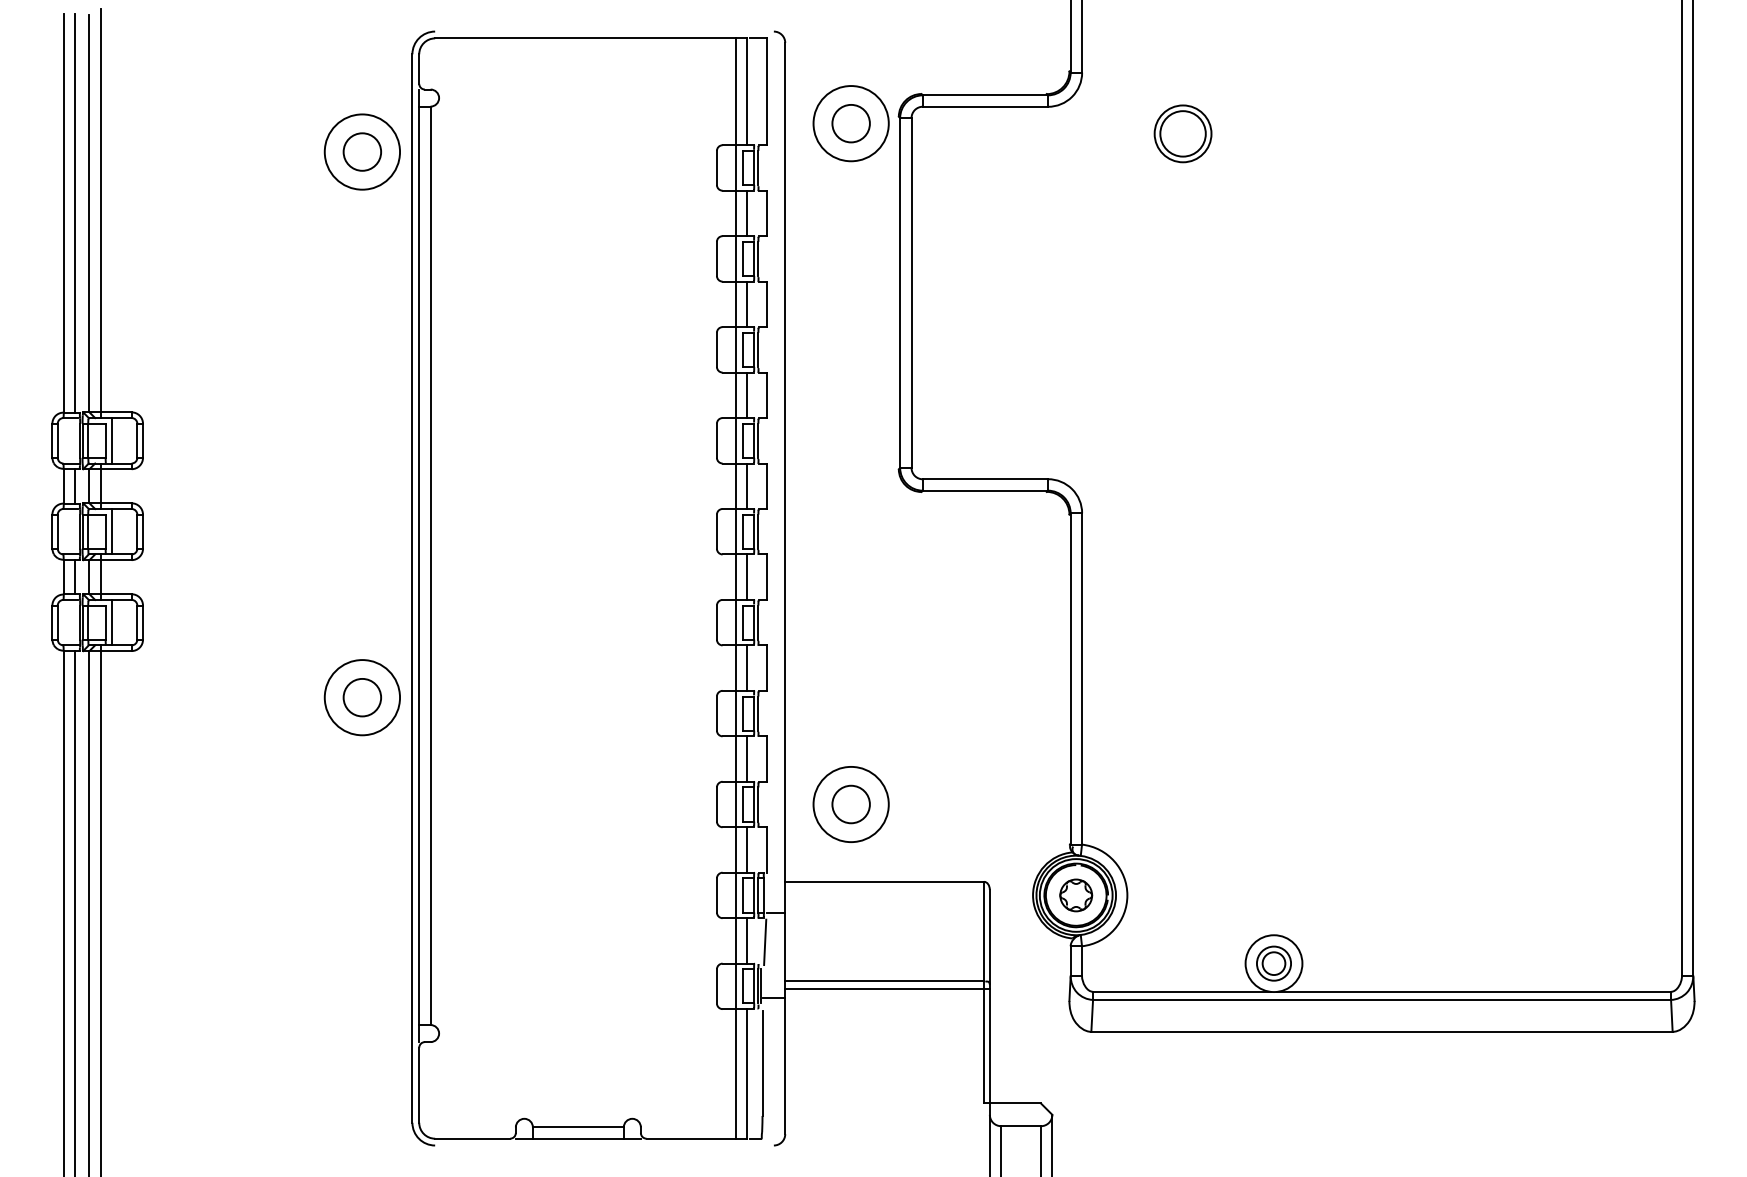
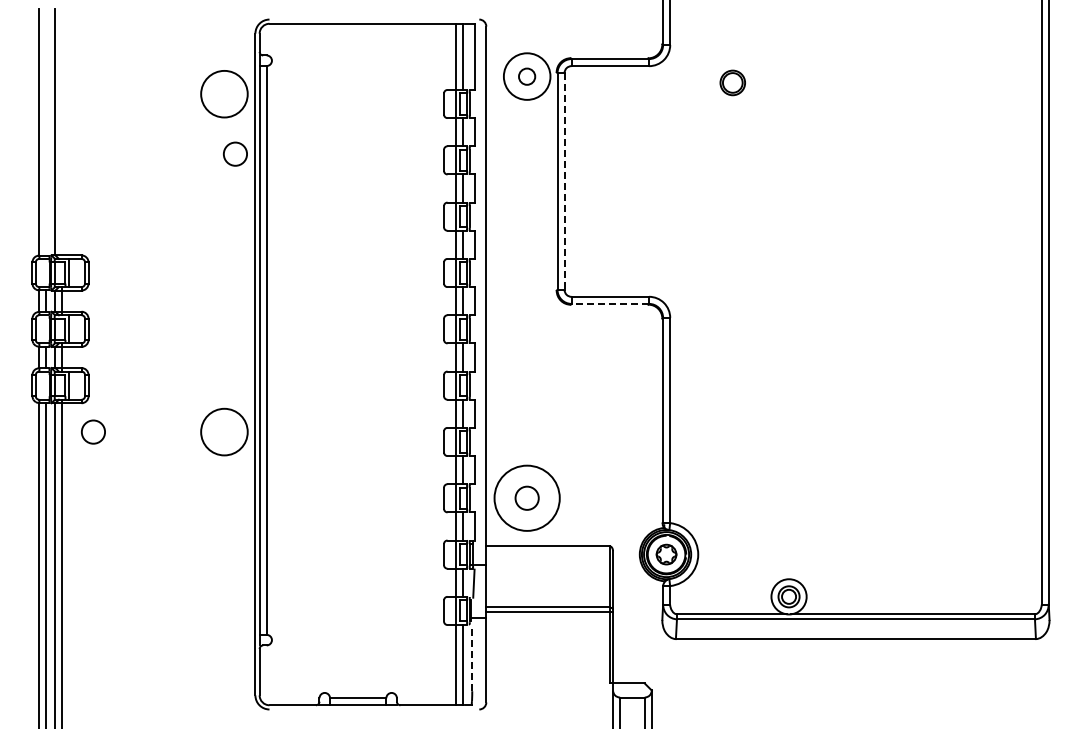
circle: (850, 123) -> (526, 76), size x0.7
part: (1182, 133) -> (732, 82), size x0.7
circle: (362, 150) -> (235, 153), moved
line: (75, 212) -> (46, 131), removed
line: (100, 212) -> (62, 131), removed
line: (911, 293) -> (564, 181), solid -> dashed
line: (985, 490) -> (610, 303), solid -> dashed
circle: (362, 696) -> (93, 431), moved
circle: (850, 803) -> (526, 497), size x1.4
line: (762, 1063) -> (472, 658), solid -> dashed

